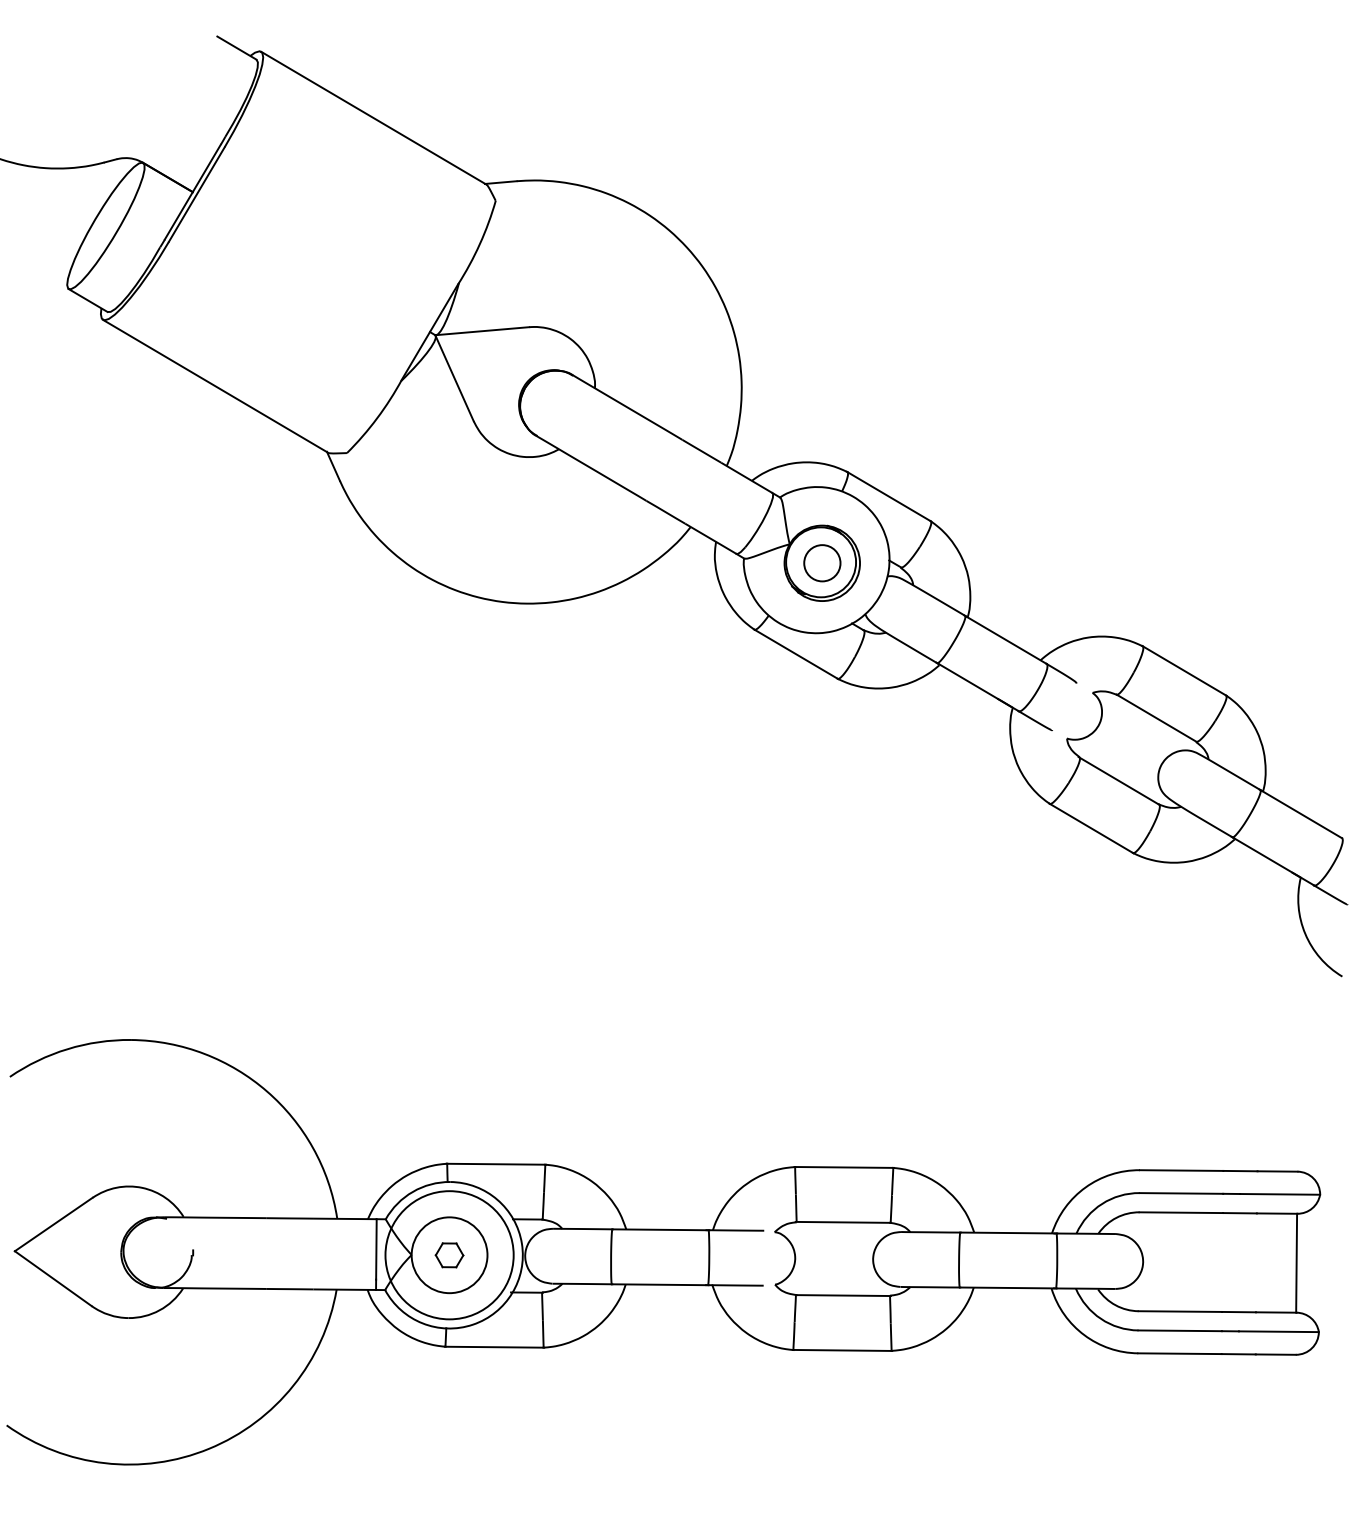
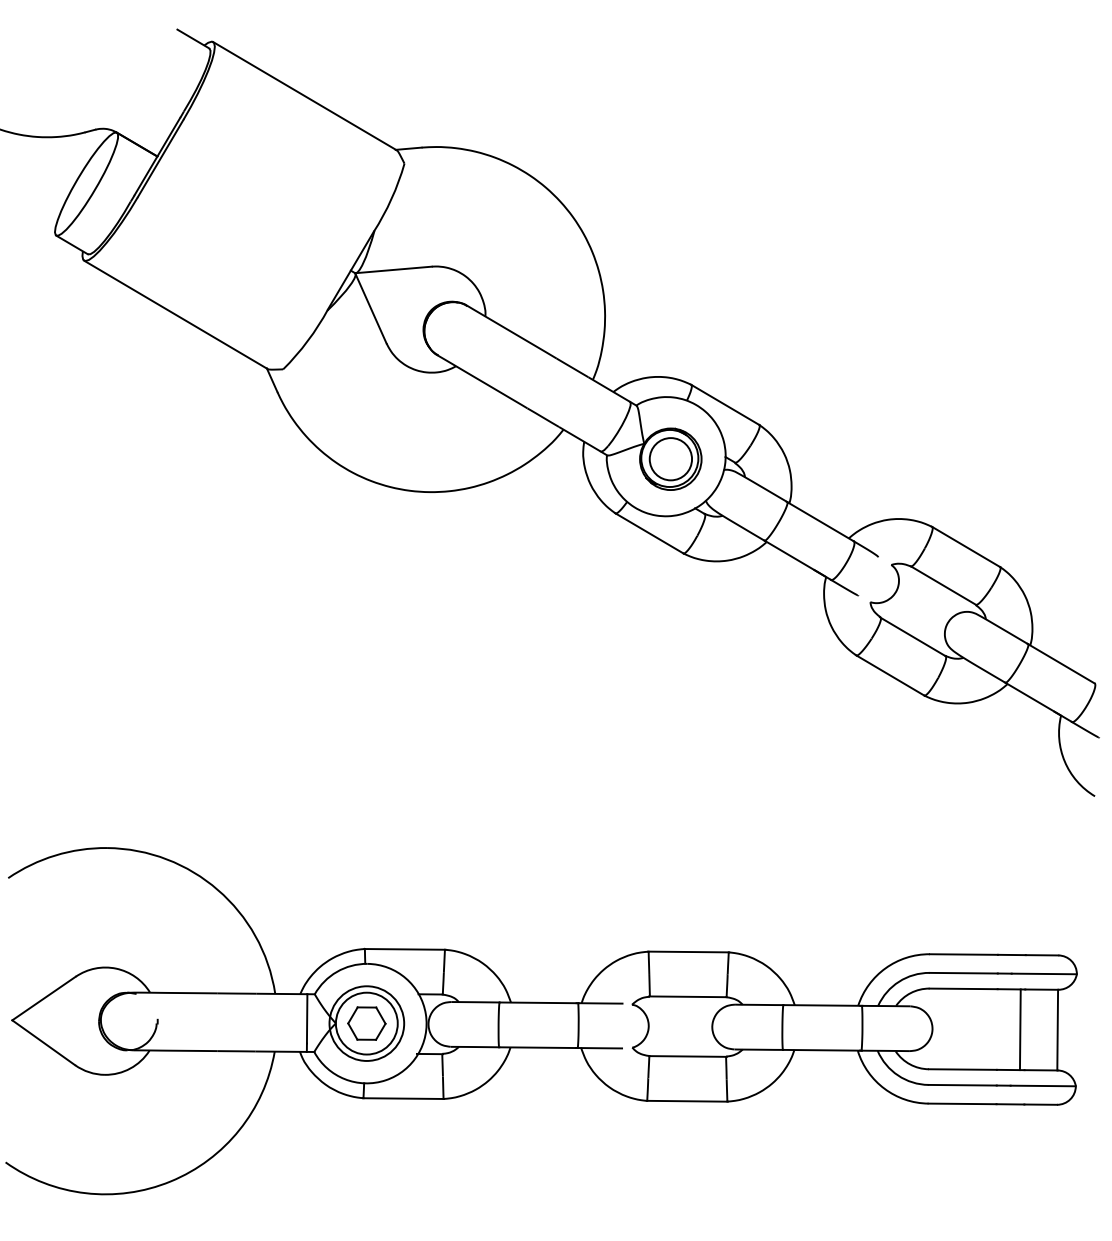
circle: (822, 563) -> (670, 459), size x1.43
circle: (449, 1255) -> (366, 1023), size x0.71
part: (449, 1255) -> (366, 1023), size x1.67
line: (1250, 1262) -> (1020, 1029), added

